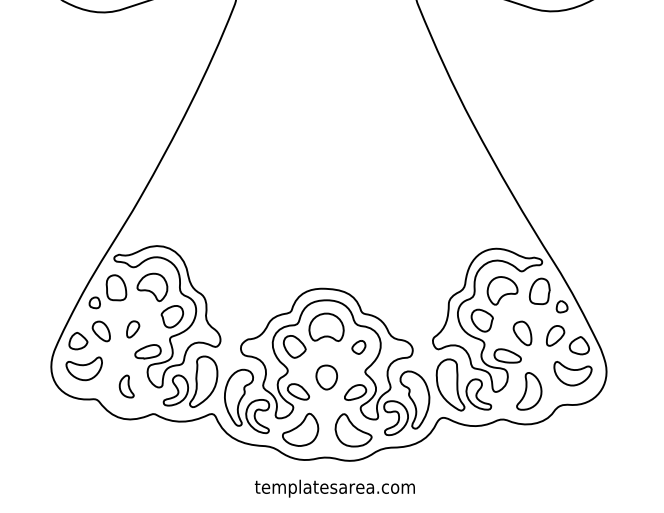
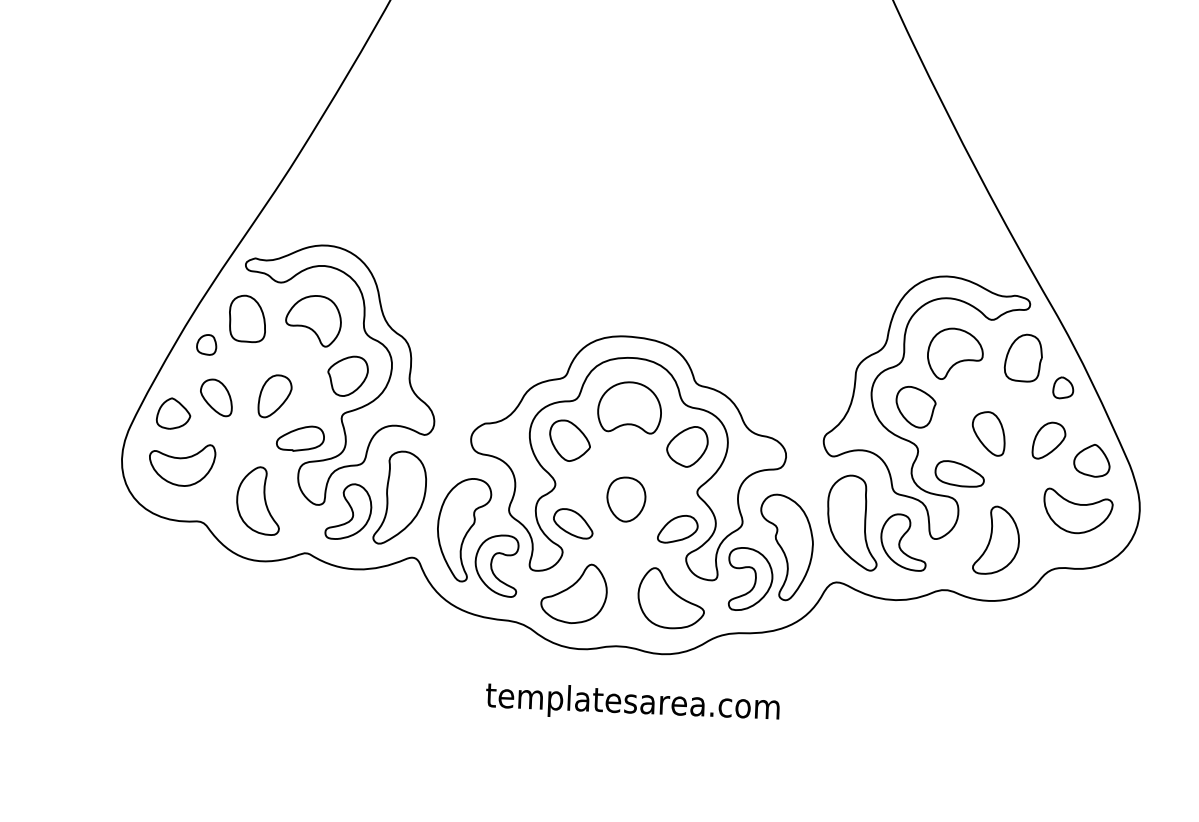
part: (132, 329) -> (273, 396), size x1.43
part: (358, 347) -> (686, 446), size x1.67
part: (126, 386) -> (258, 500), size x1.67

